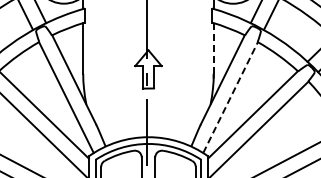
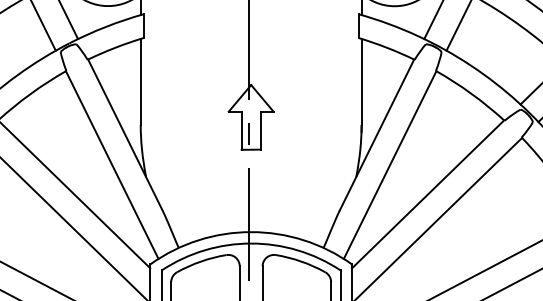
line: (213, 48) -> (361, 81), dashed -> solid
line: (230, 97) -> (389, 164), dashed -> solid

